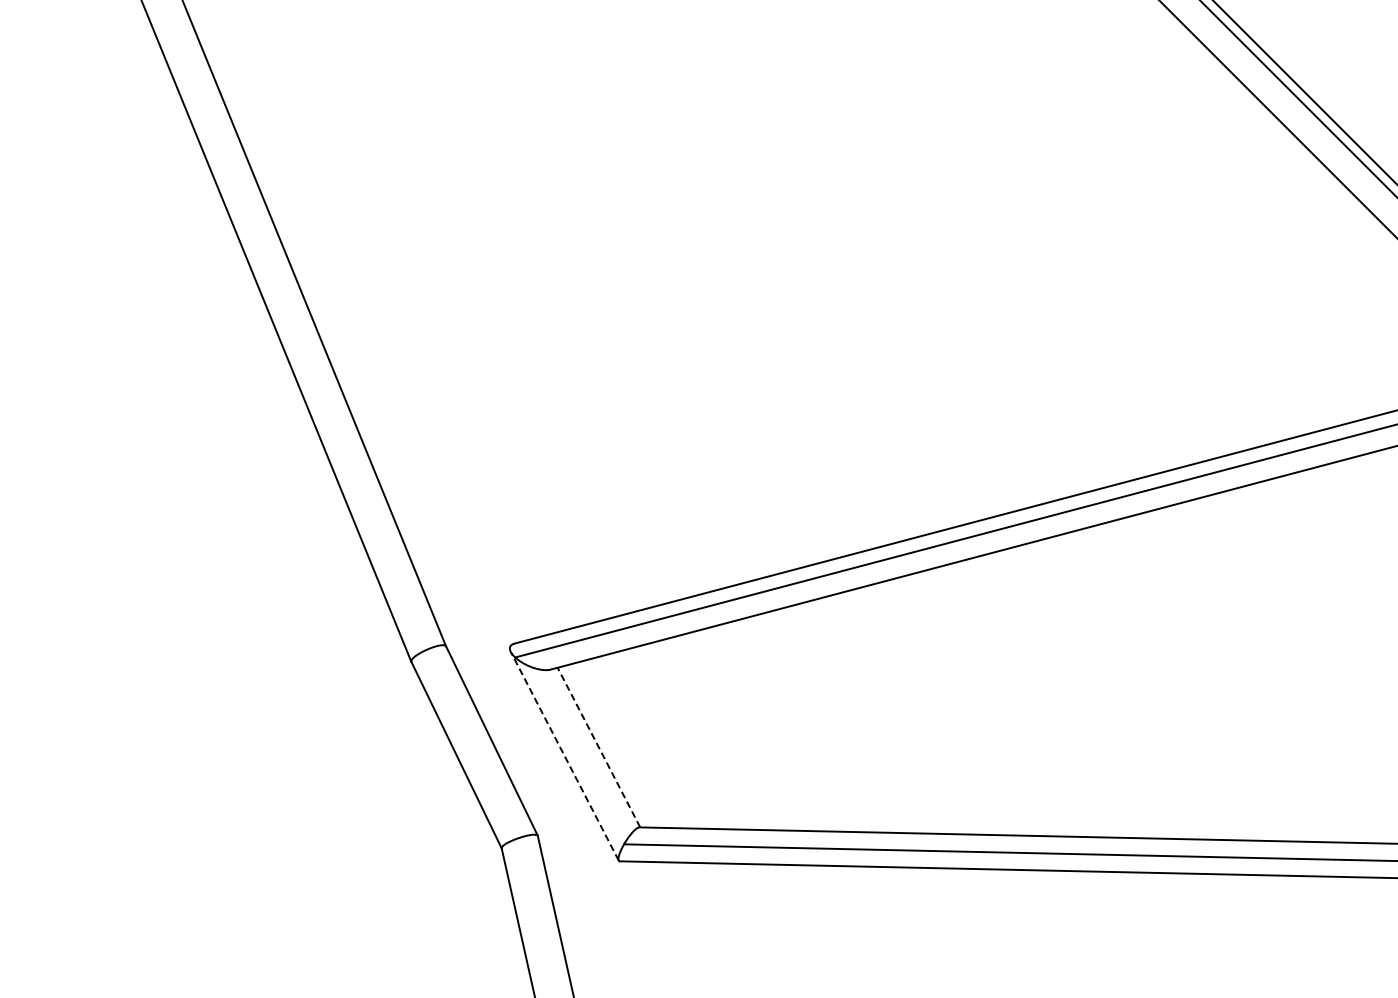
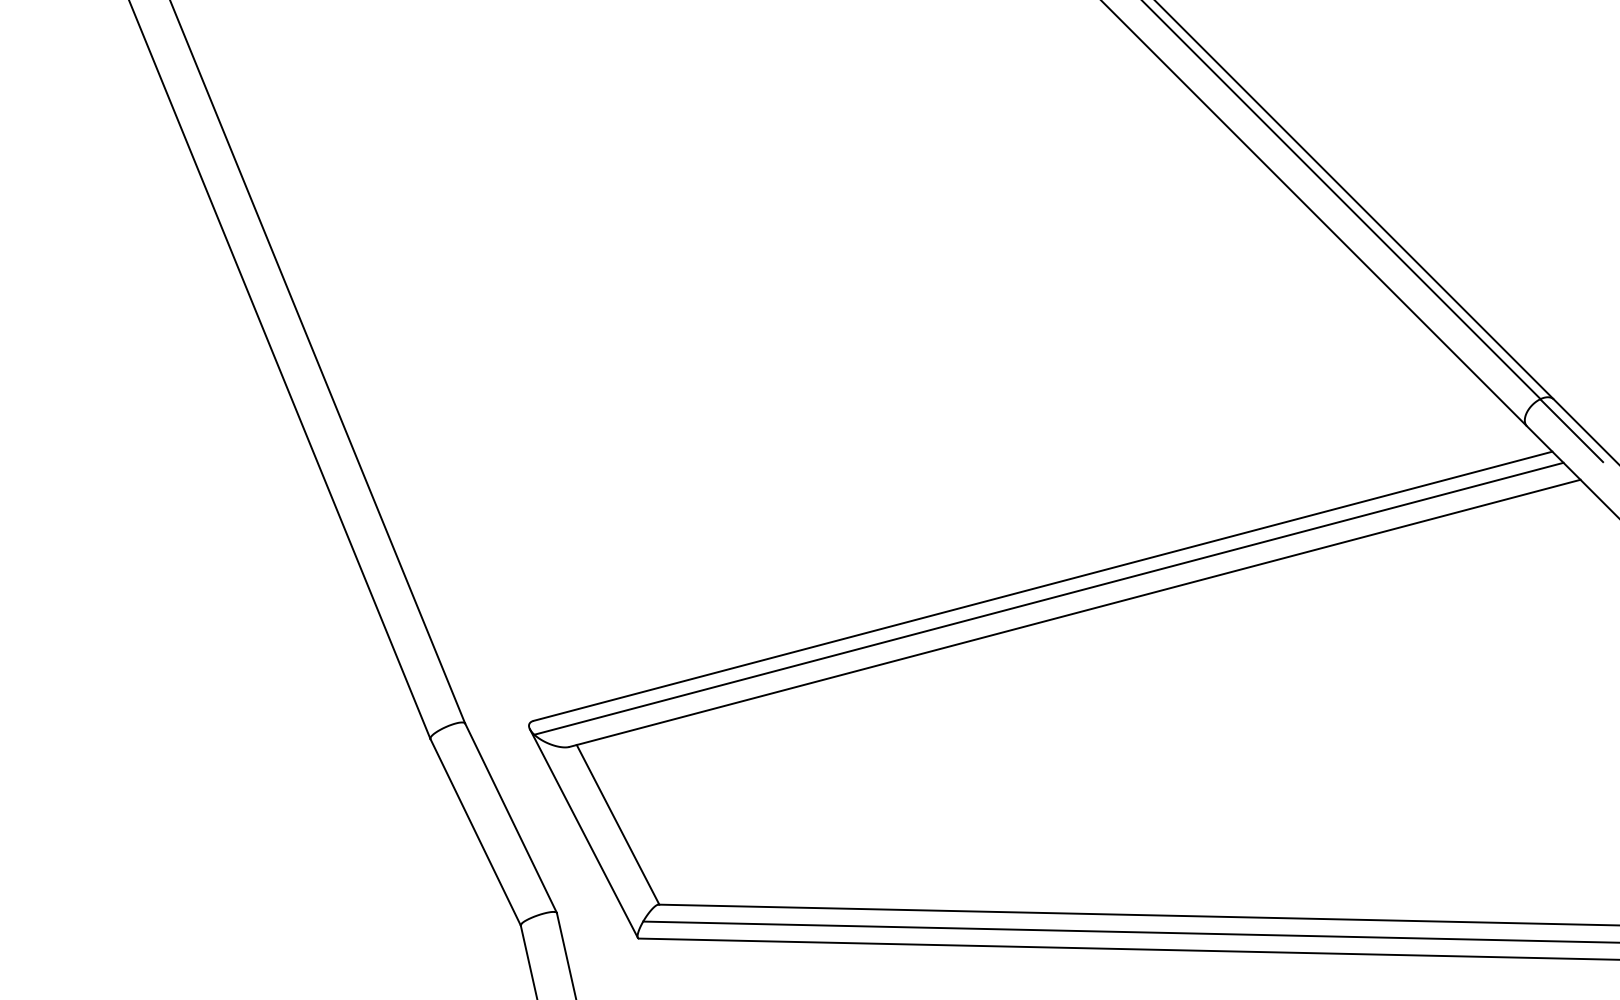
line: (599, 747) -> (618, 824), dashed -> solid
line: (564, 756) -> (583, 833), dashed -> solid

